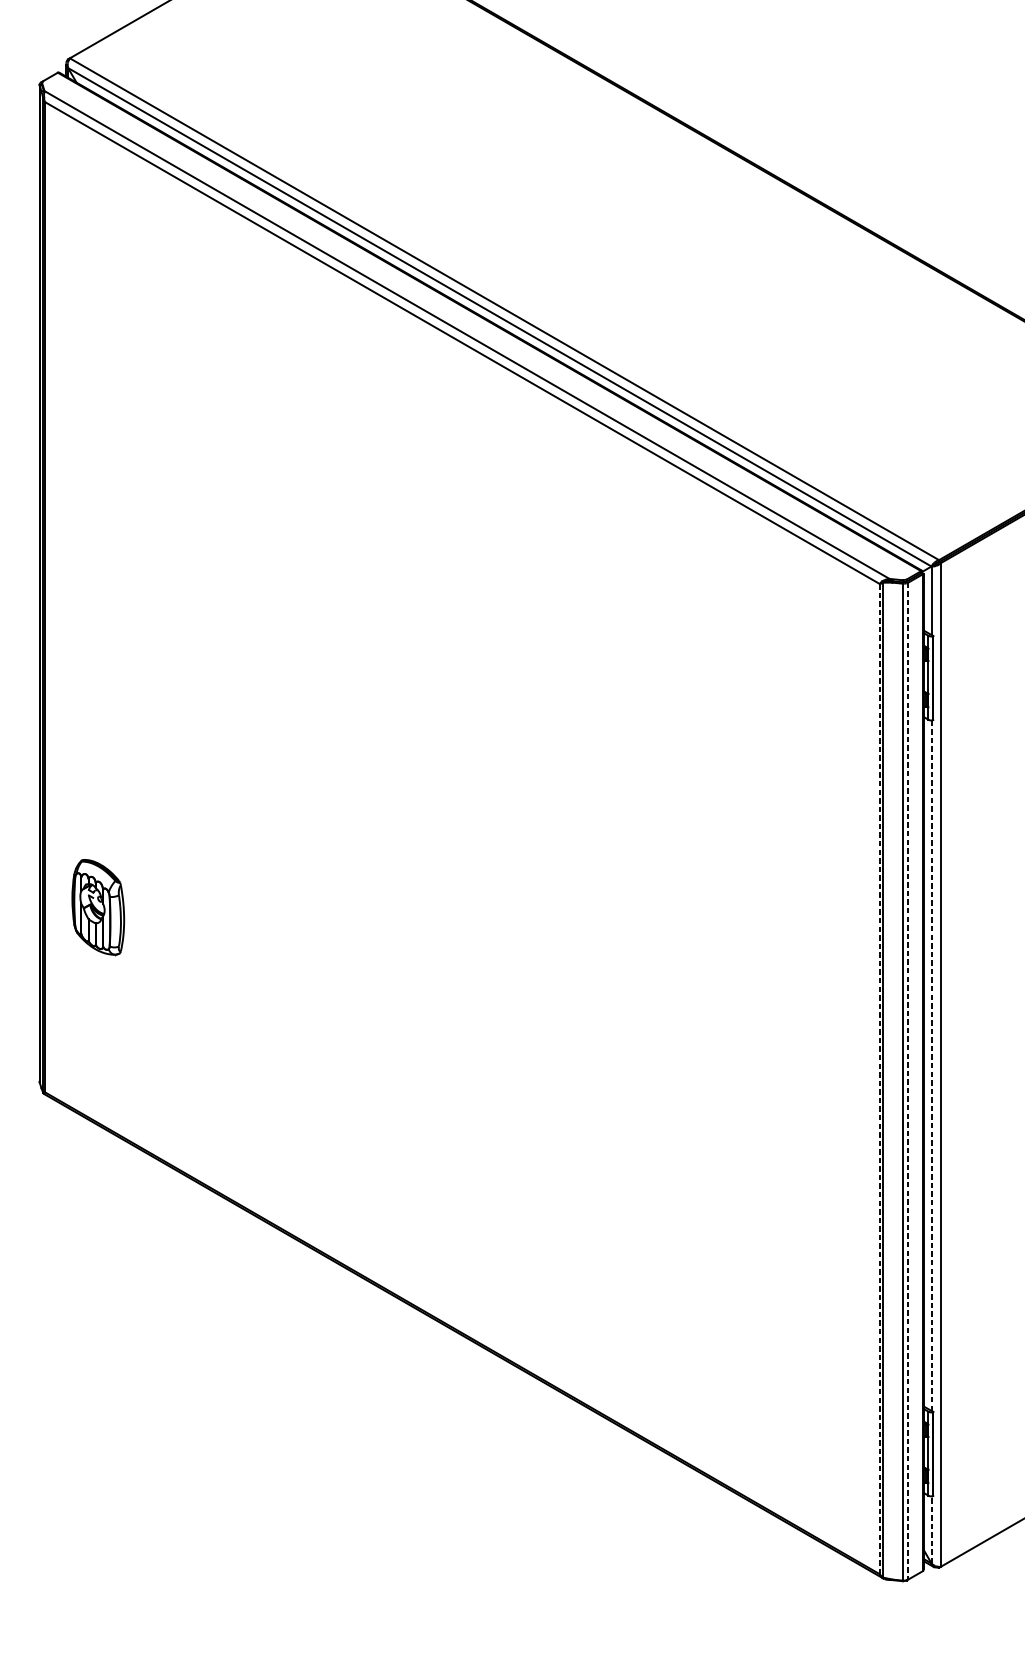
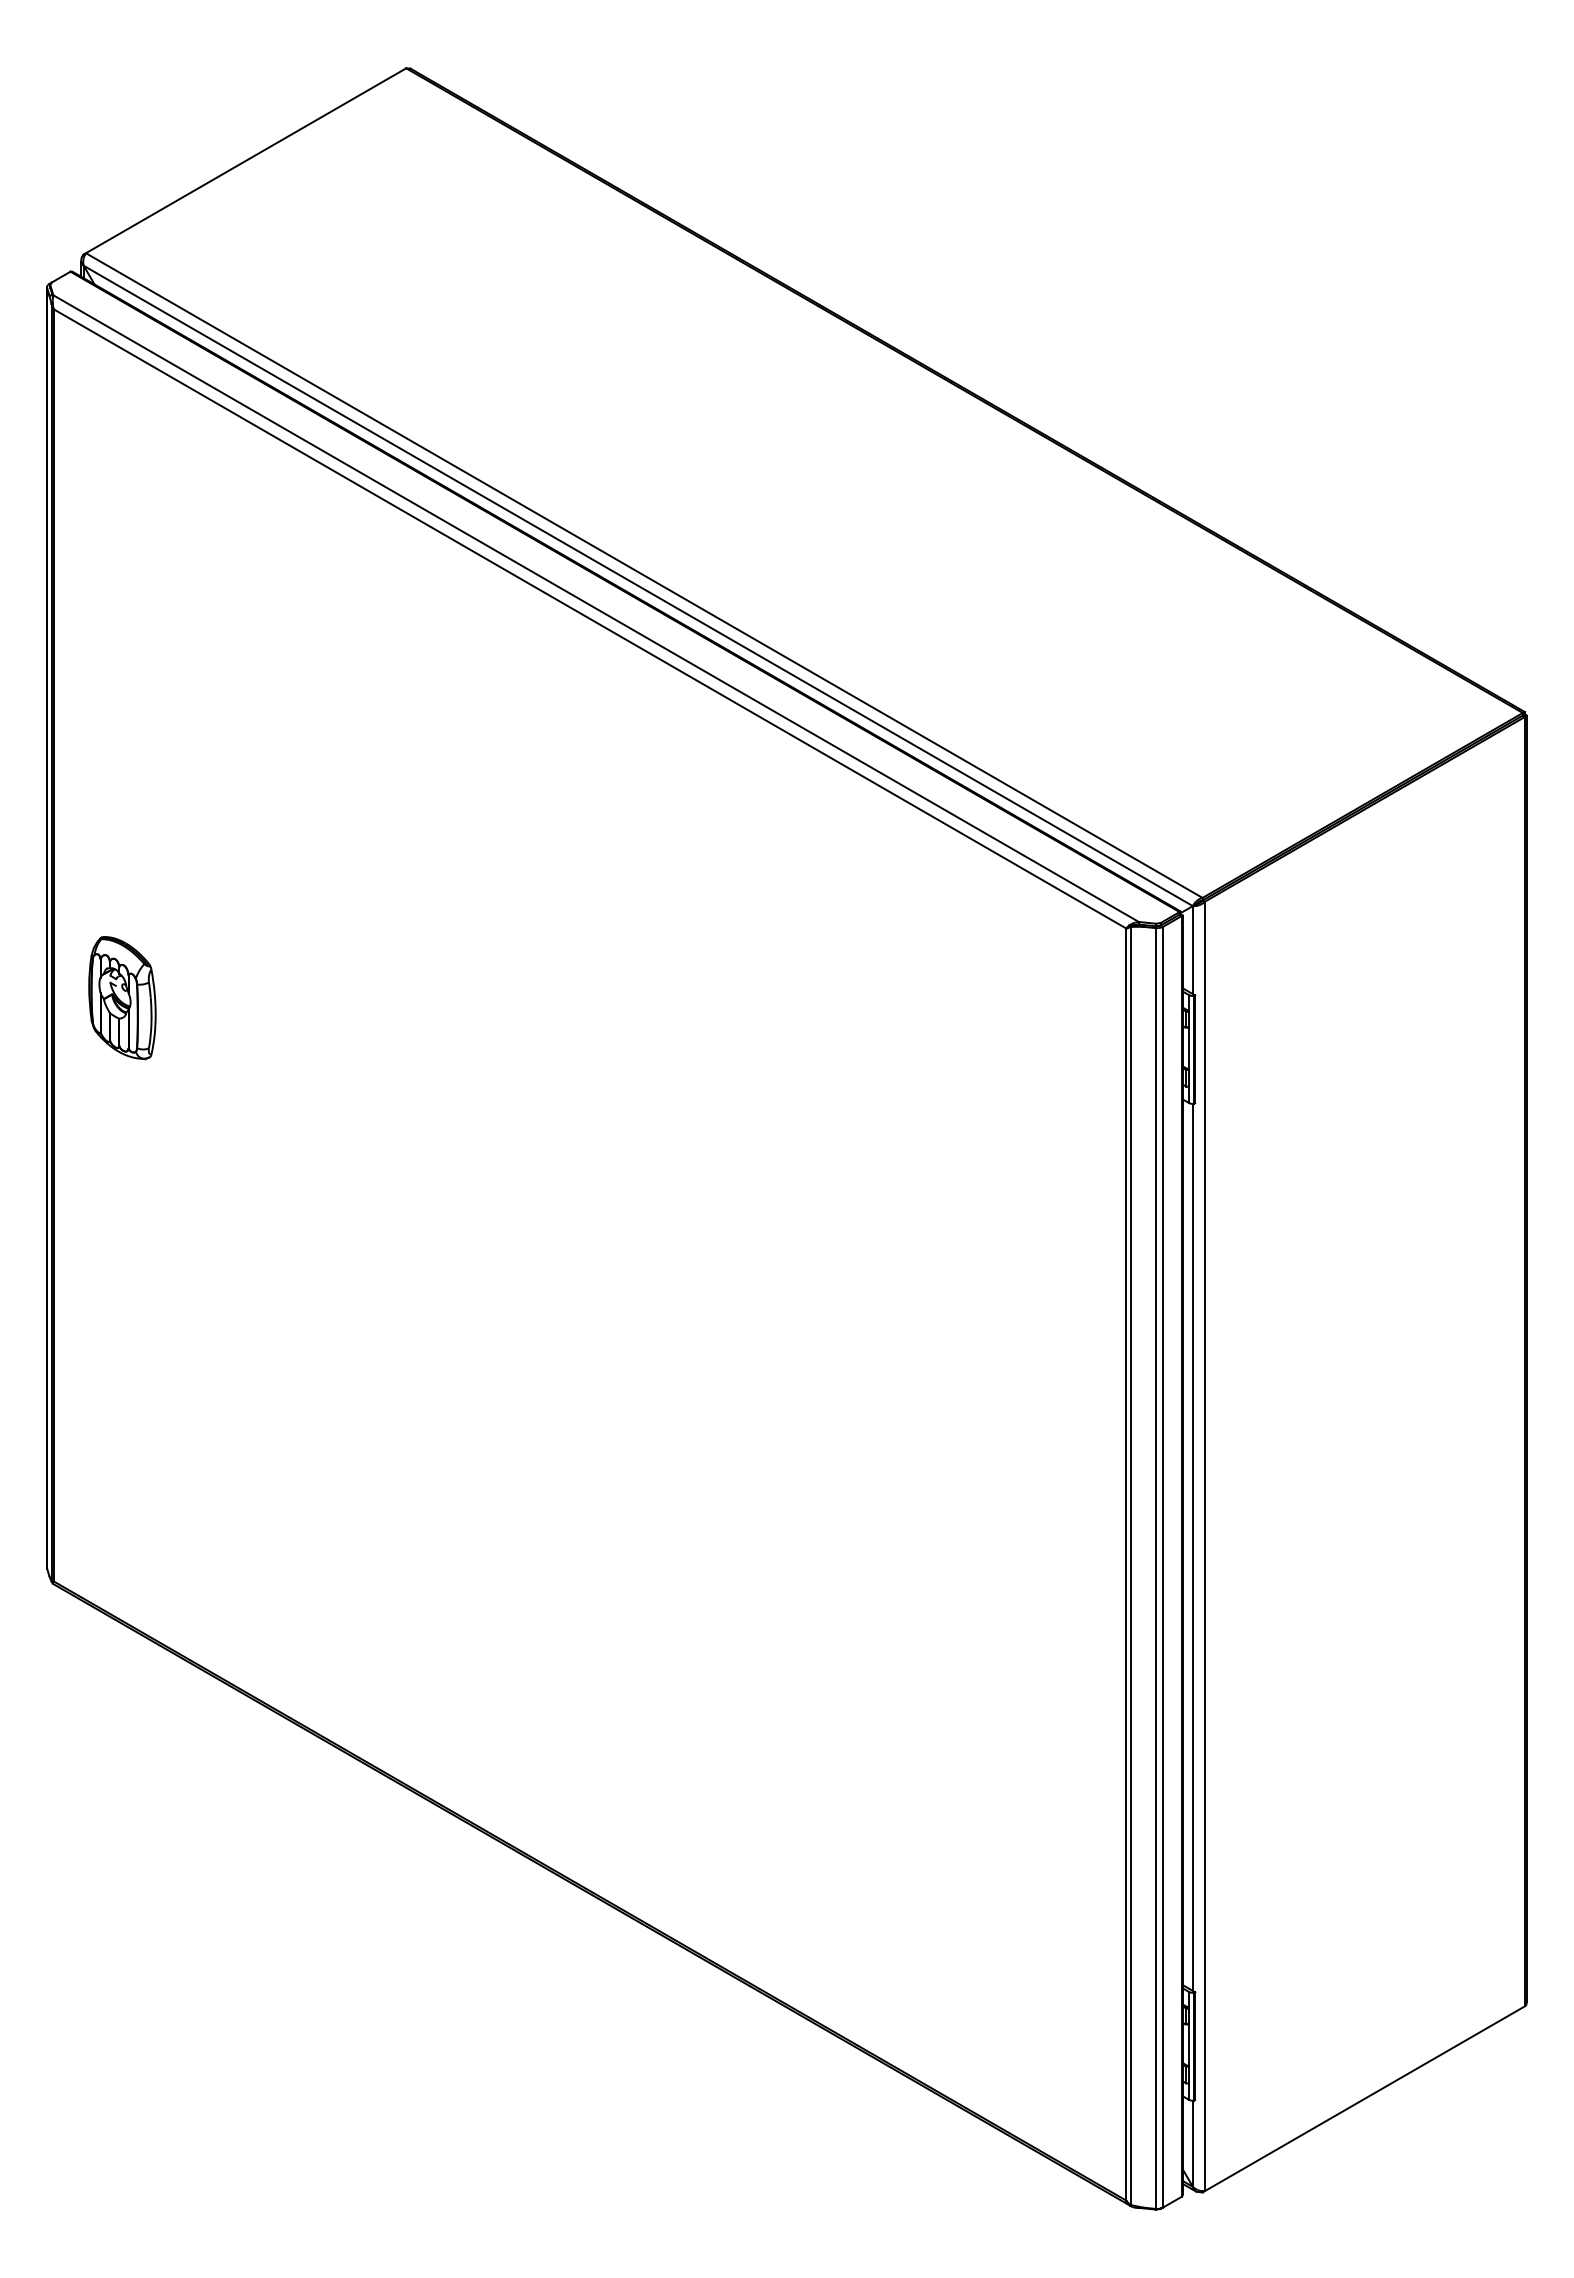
part: (98, 907) -> (122, 998), moved
line: (931, 1065) -> (1192, 1547), dashed -> solid
line: (879, 1079) -> (1126, 1564), dashed -> solid
line: (908, 1081) -> (1163, 1567), dashed -> solid
line: (931, 1529) -> (1192, 2143), dashed -> solid

